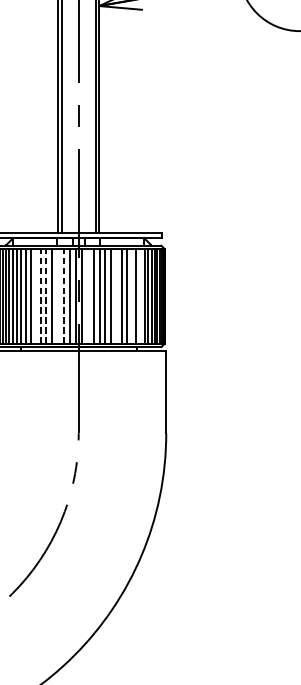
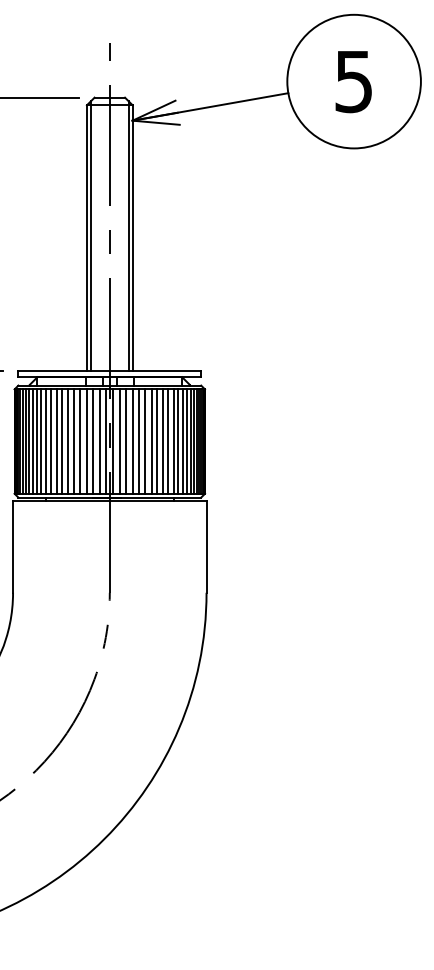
line: (35, 296) -> (62, 441), added
line: (41, 296) -> (68, 441), dashed -> solid
line: (46, 296) -> (74, 441), dashed -> solid
line: (57, 296) -> (86, 441), added
line: (63, 296) -> (93, 441), dashed -> solid
line: (87, 296) -> (119, 441), added
line: (116, 296) -> (151, 441), added
line: (131, 296) -> (168, 441), added
line: (140, 296) -> (178, 441), added

